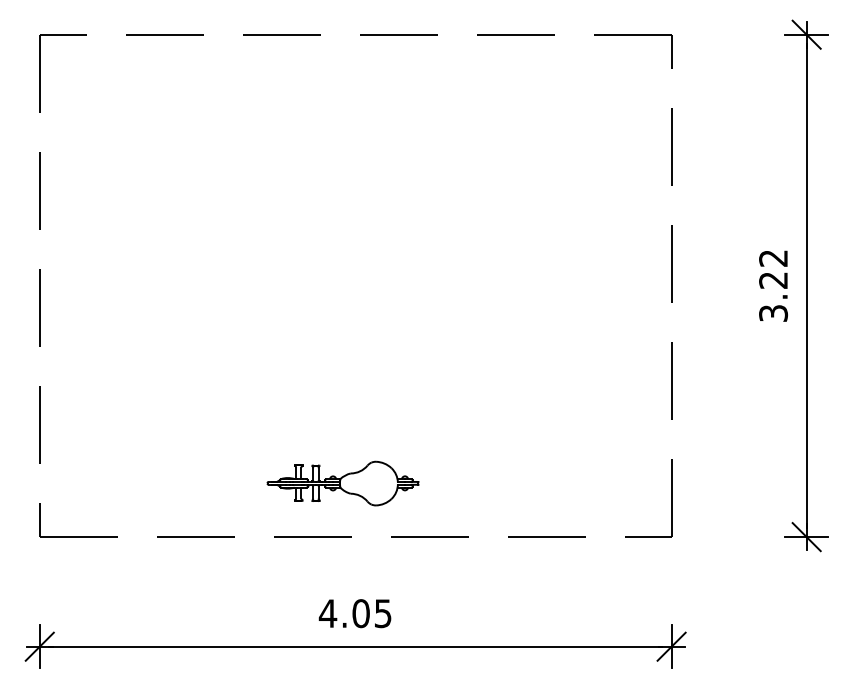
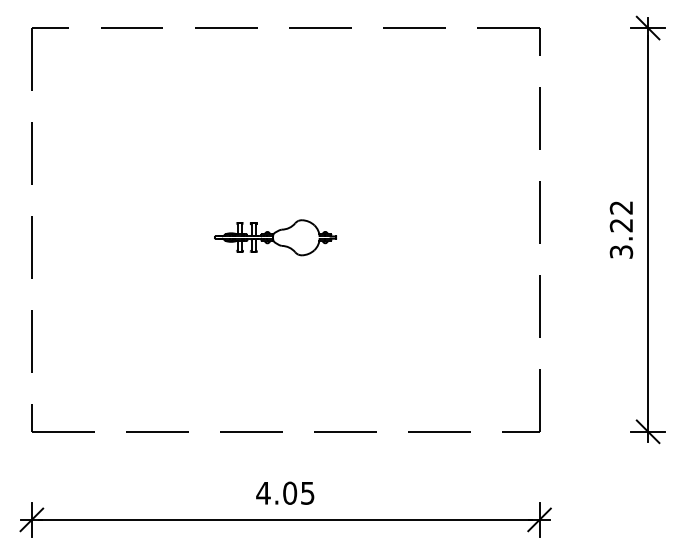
part: (343, 483) -> (275, 237), moved

